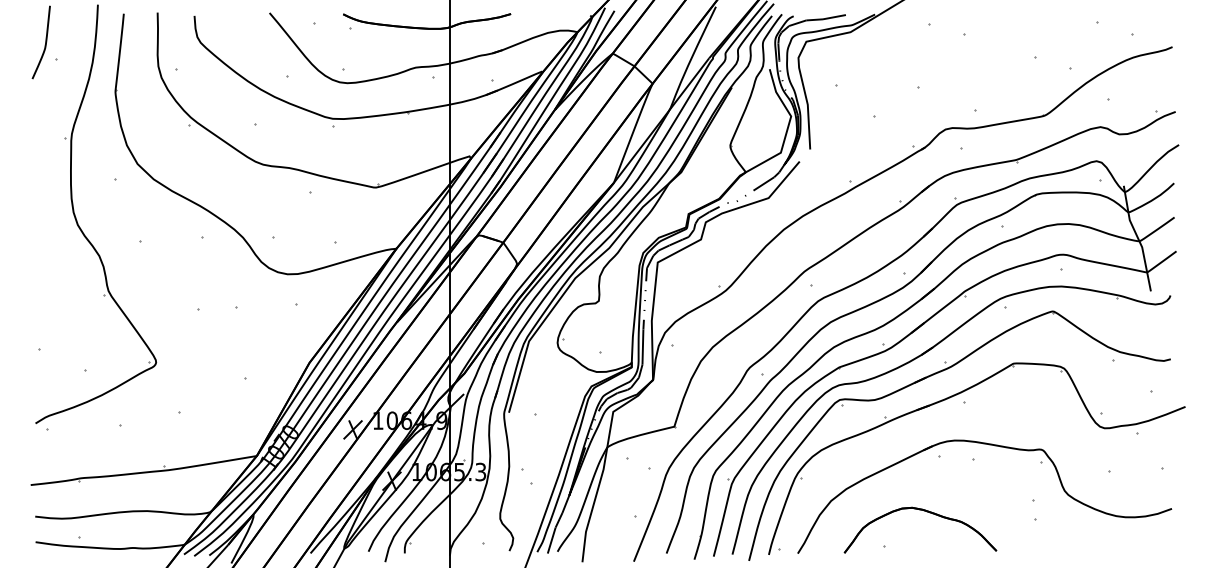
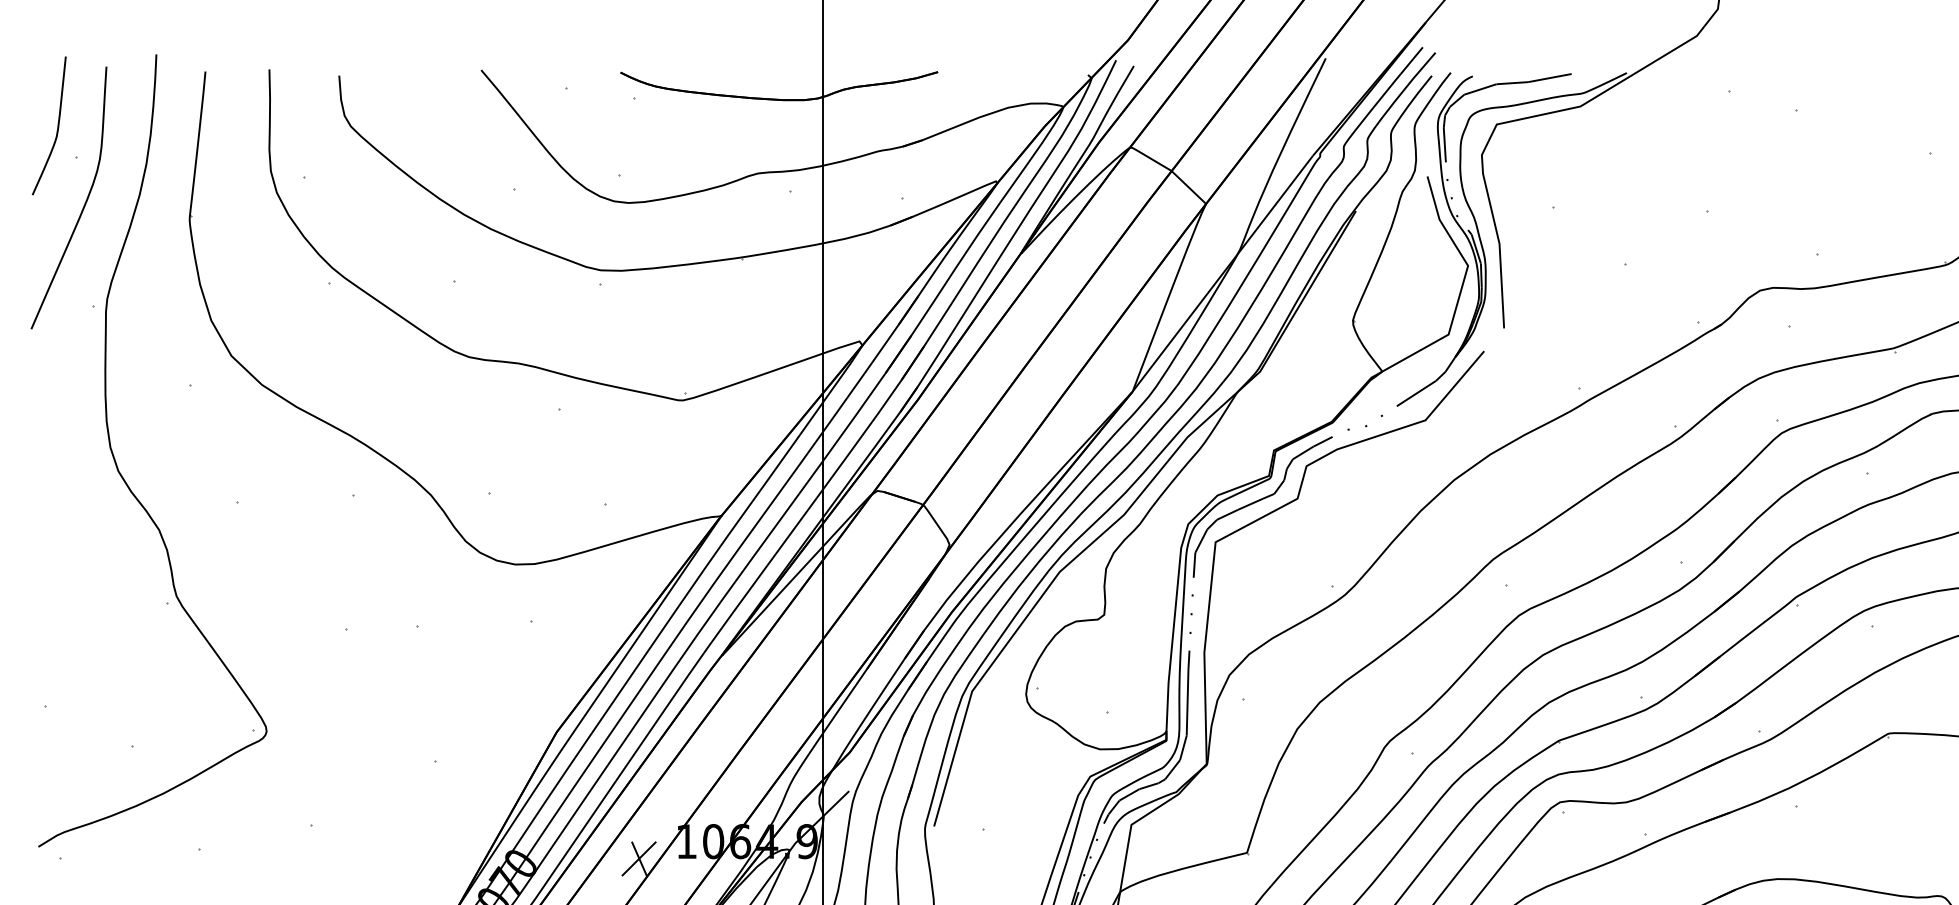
curve: (59, 82) -> (83, 201), added

